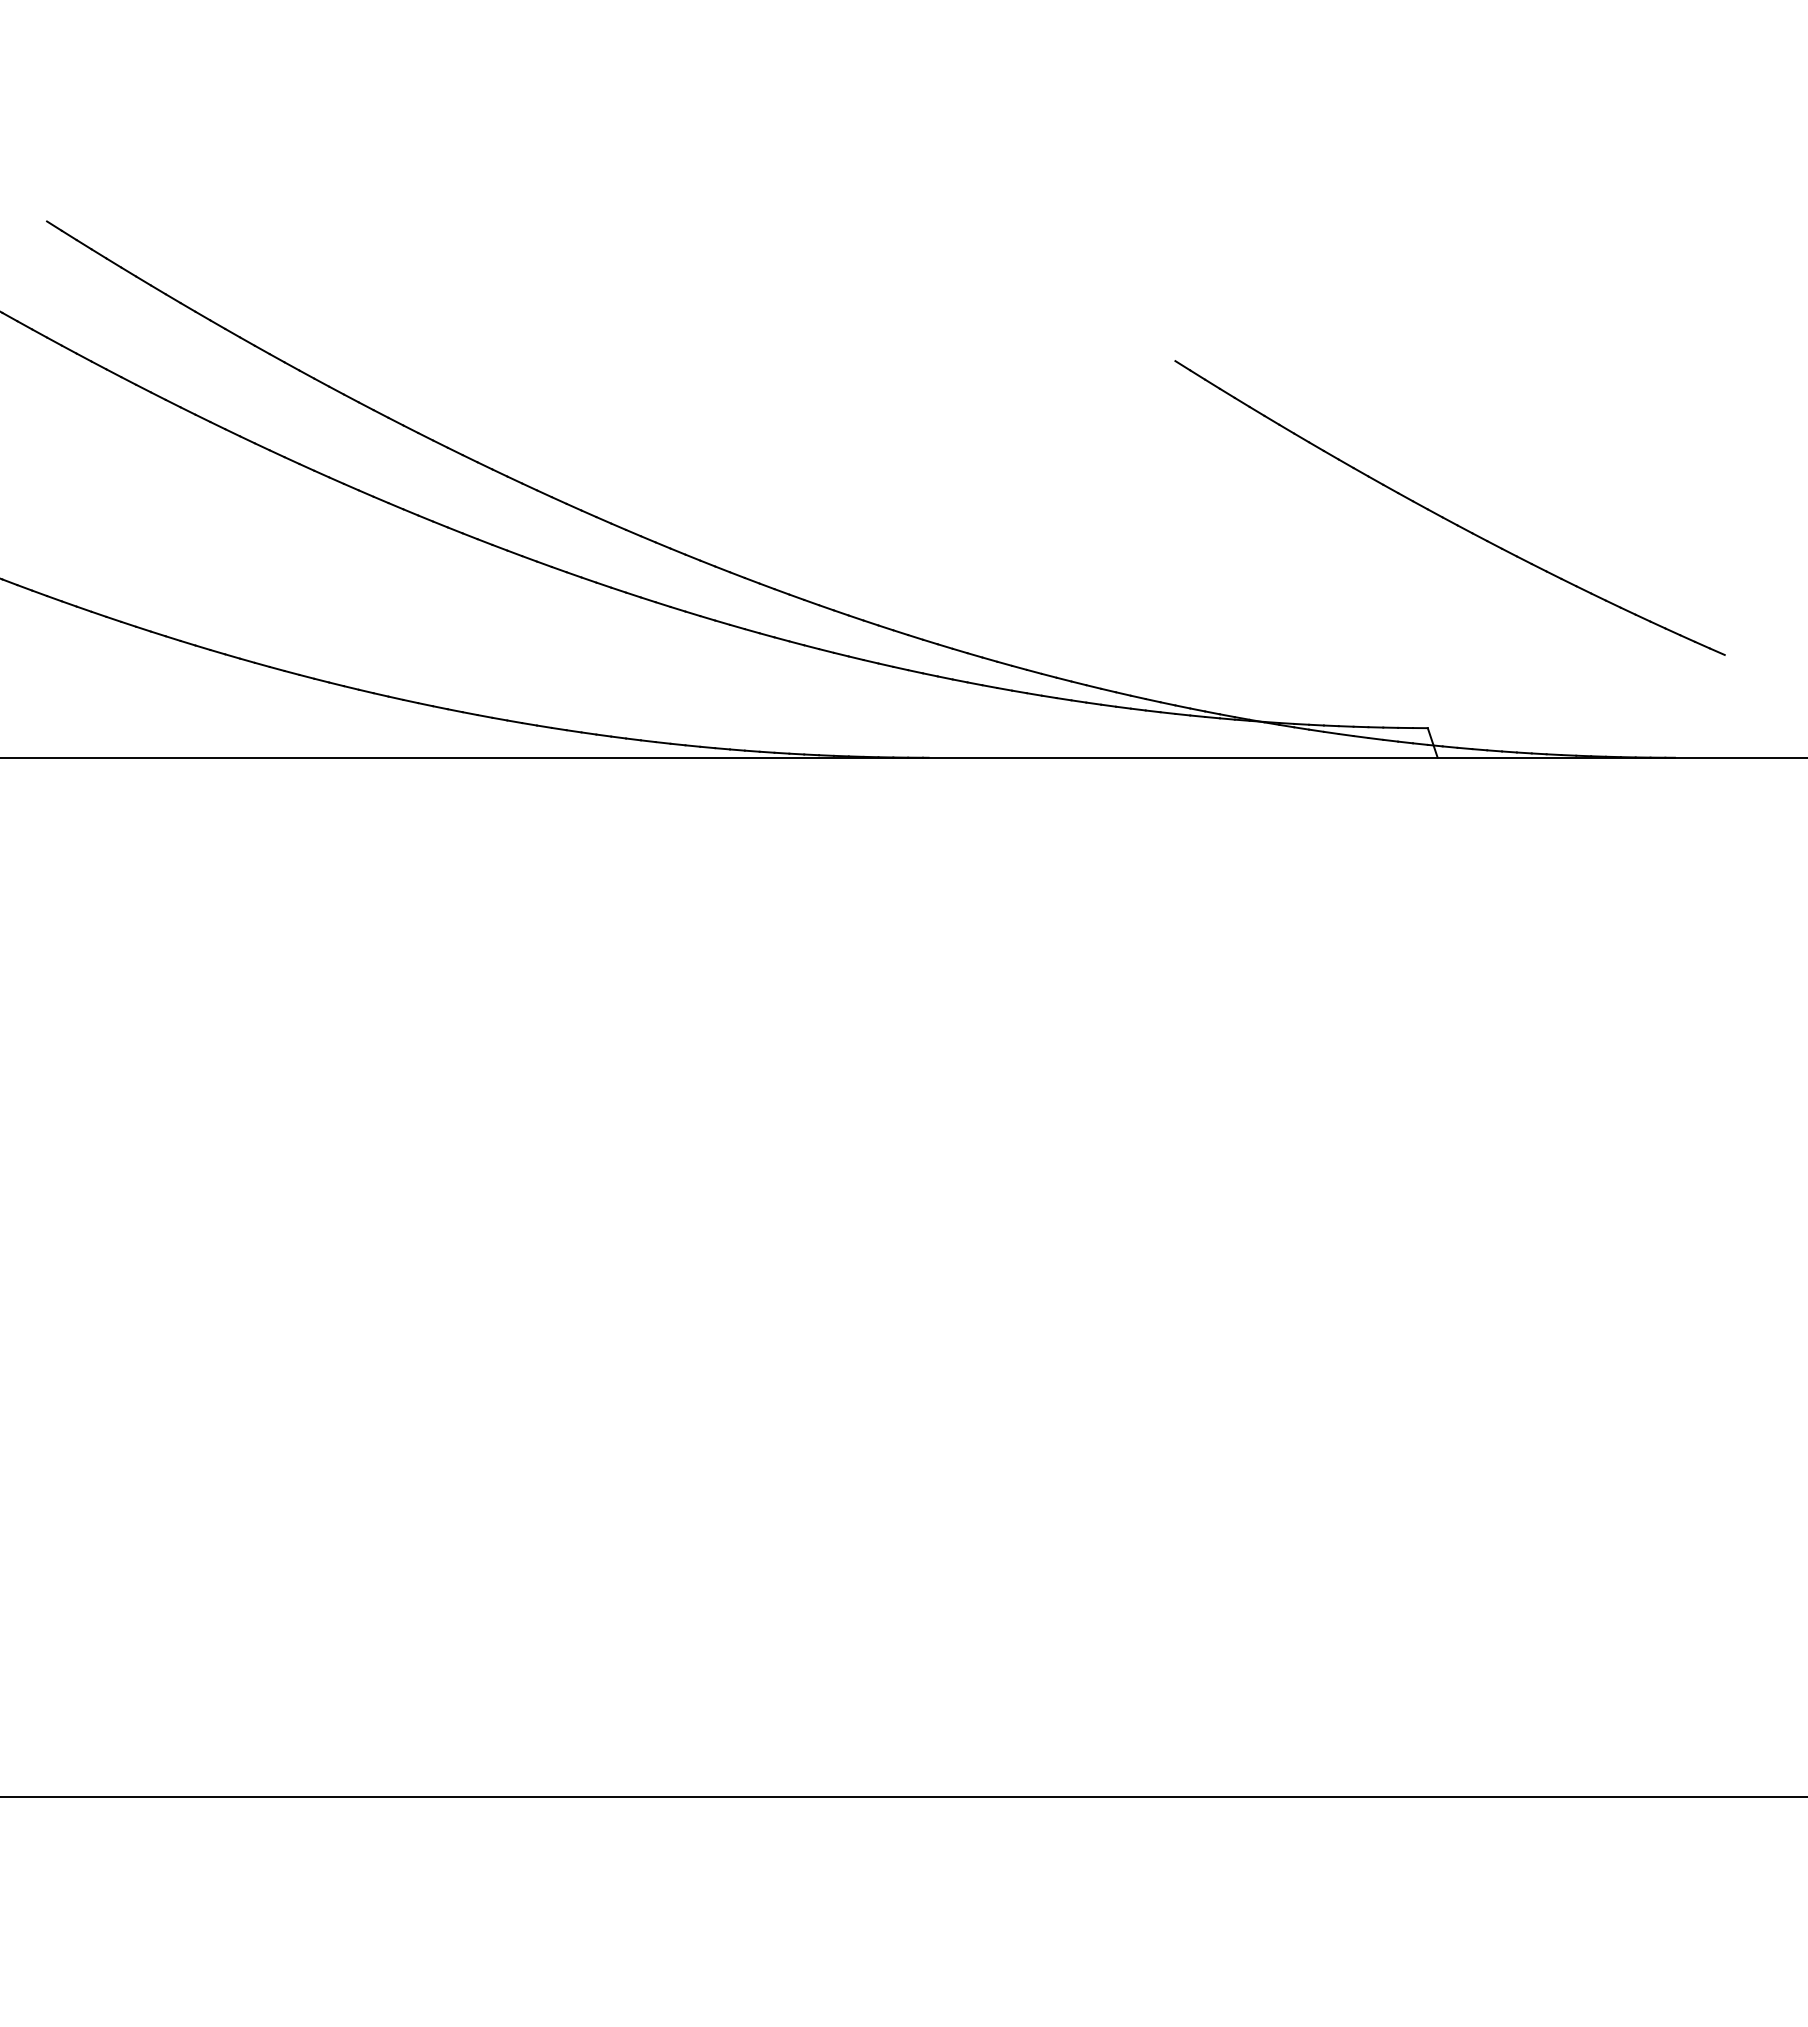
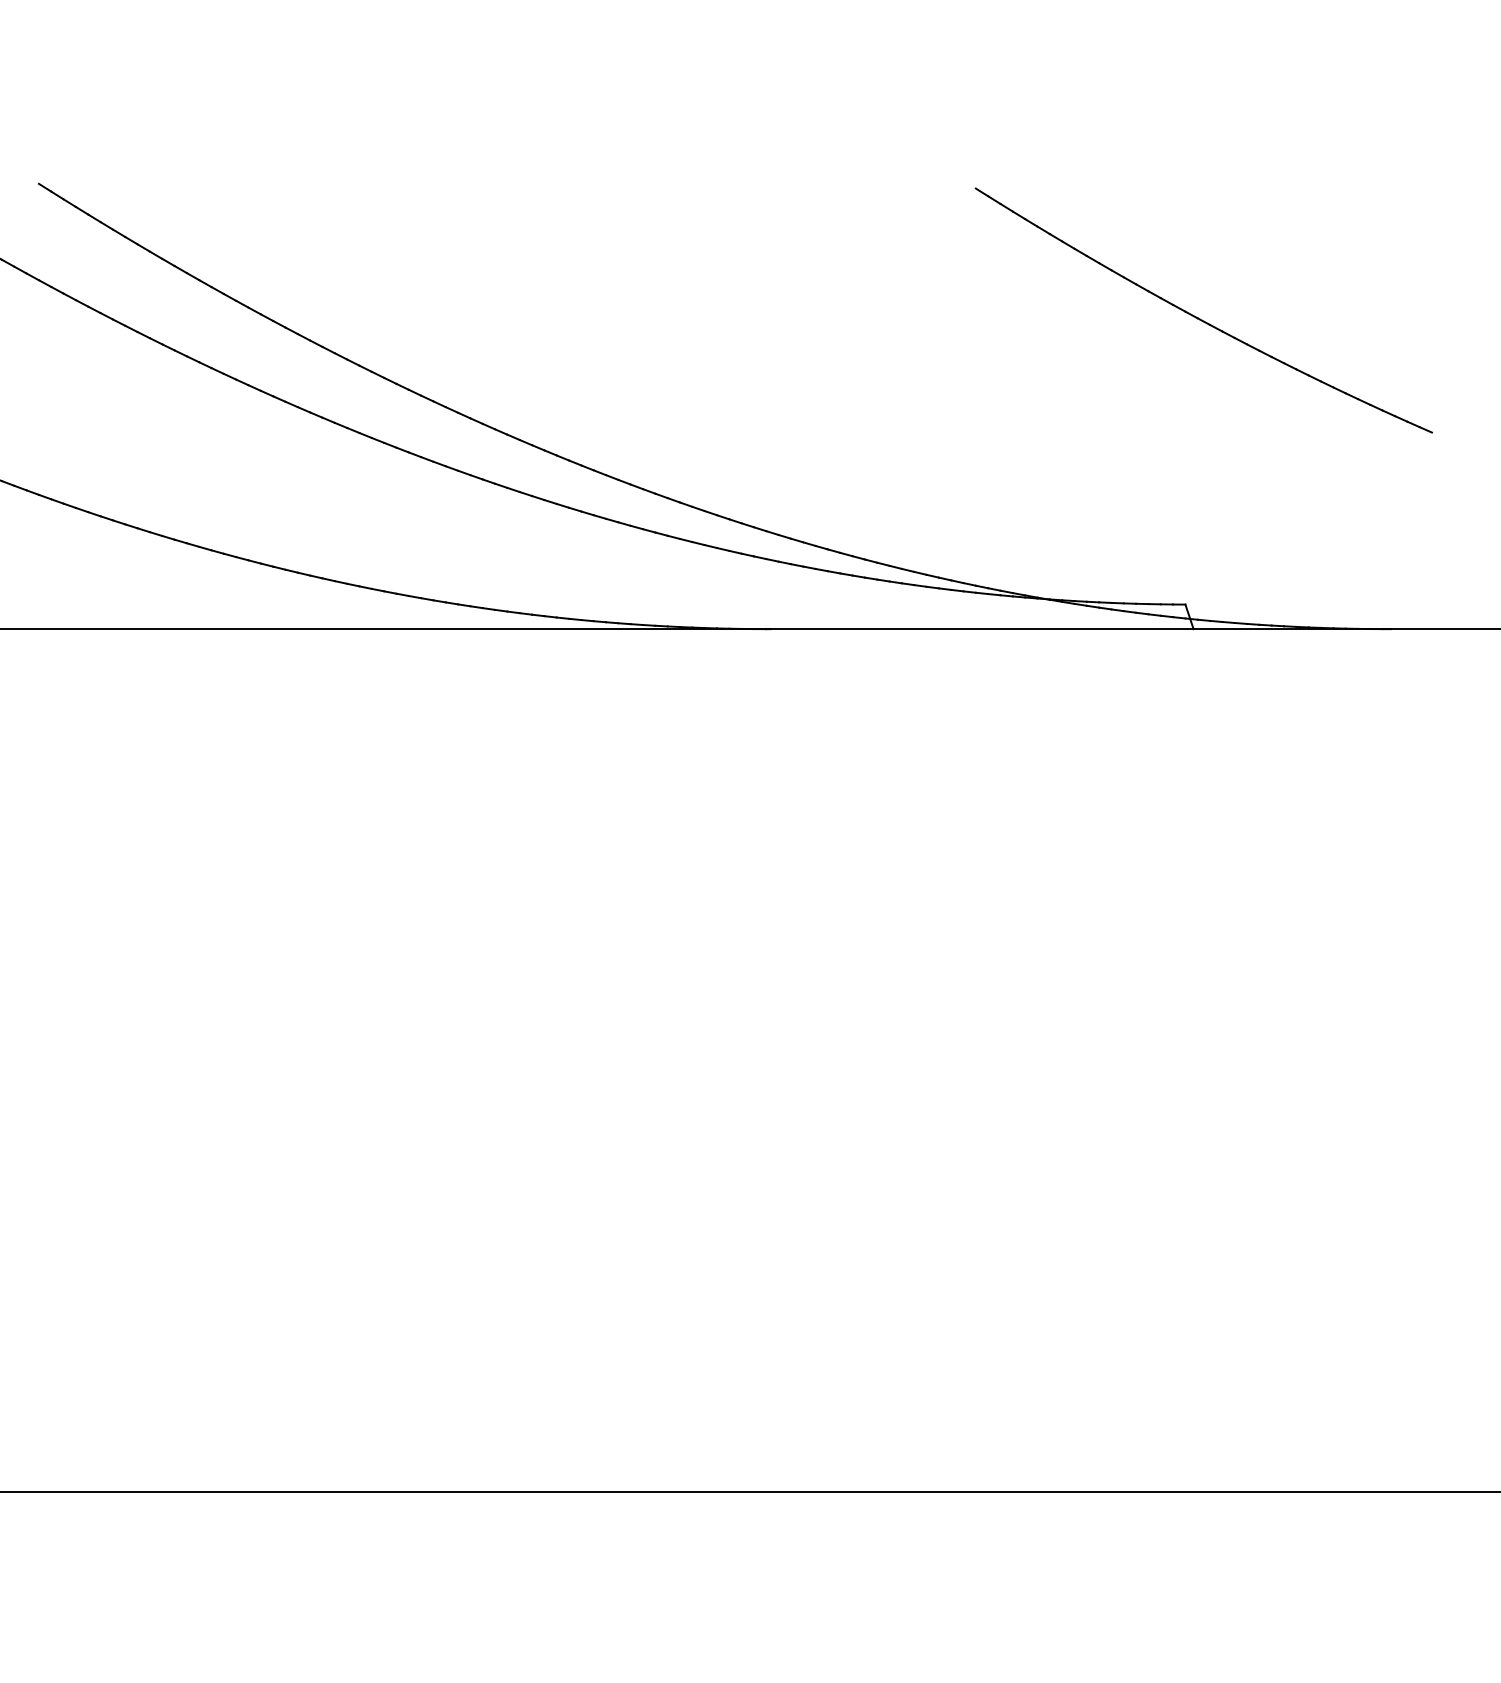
part: (1445, 517) -> (1200, 318), moved

